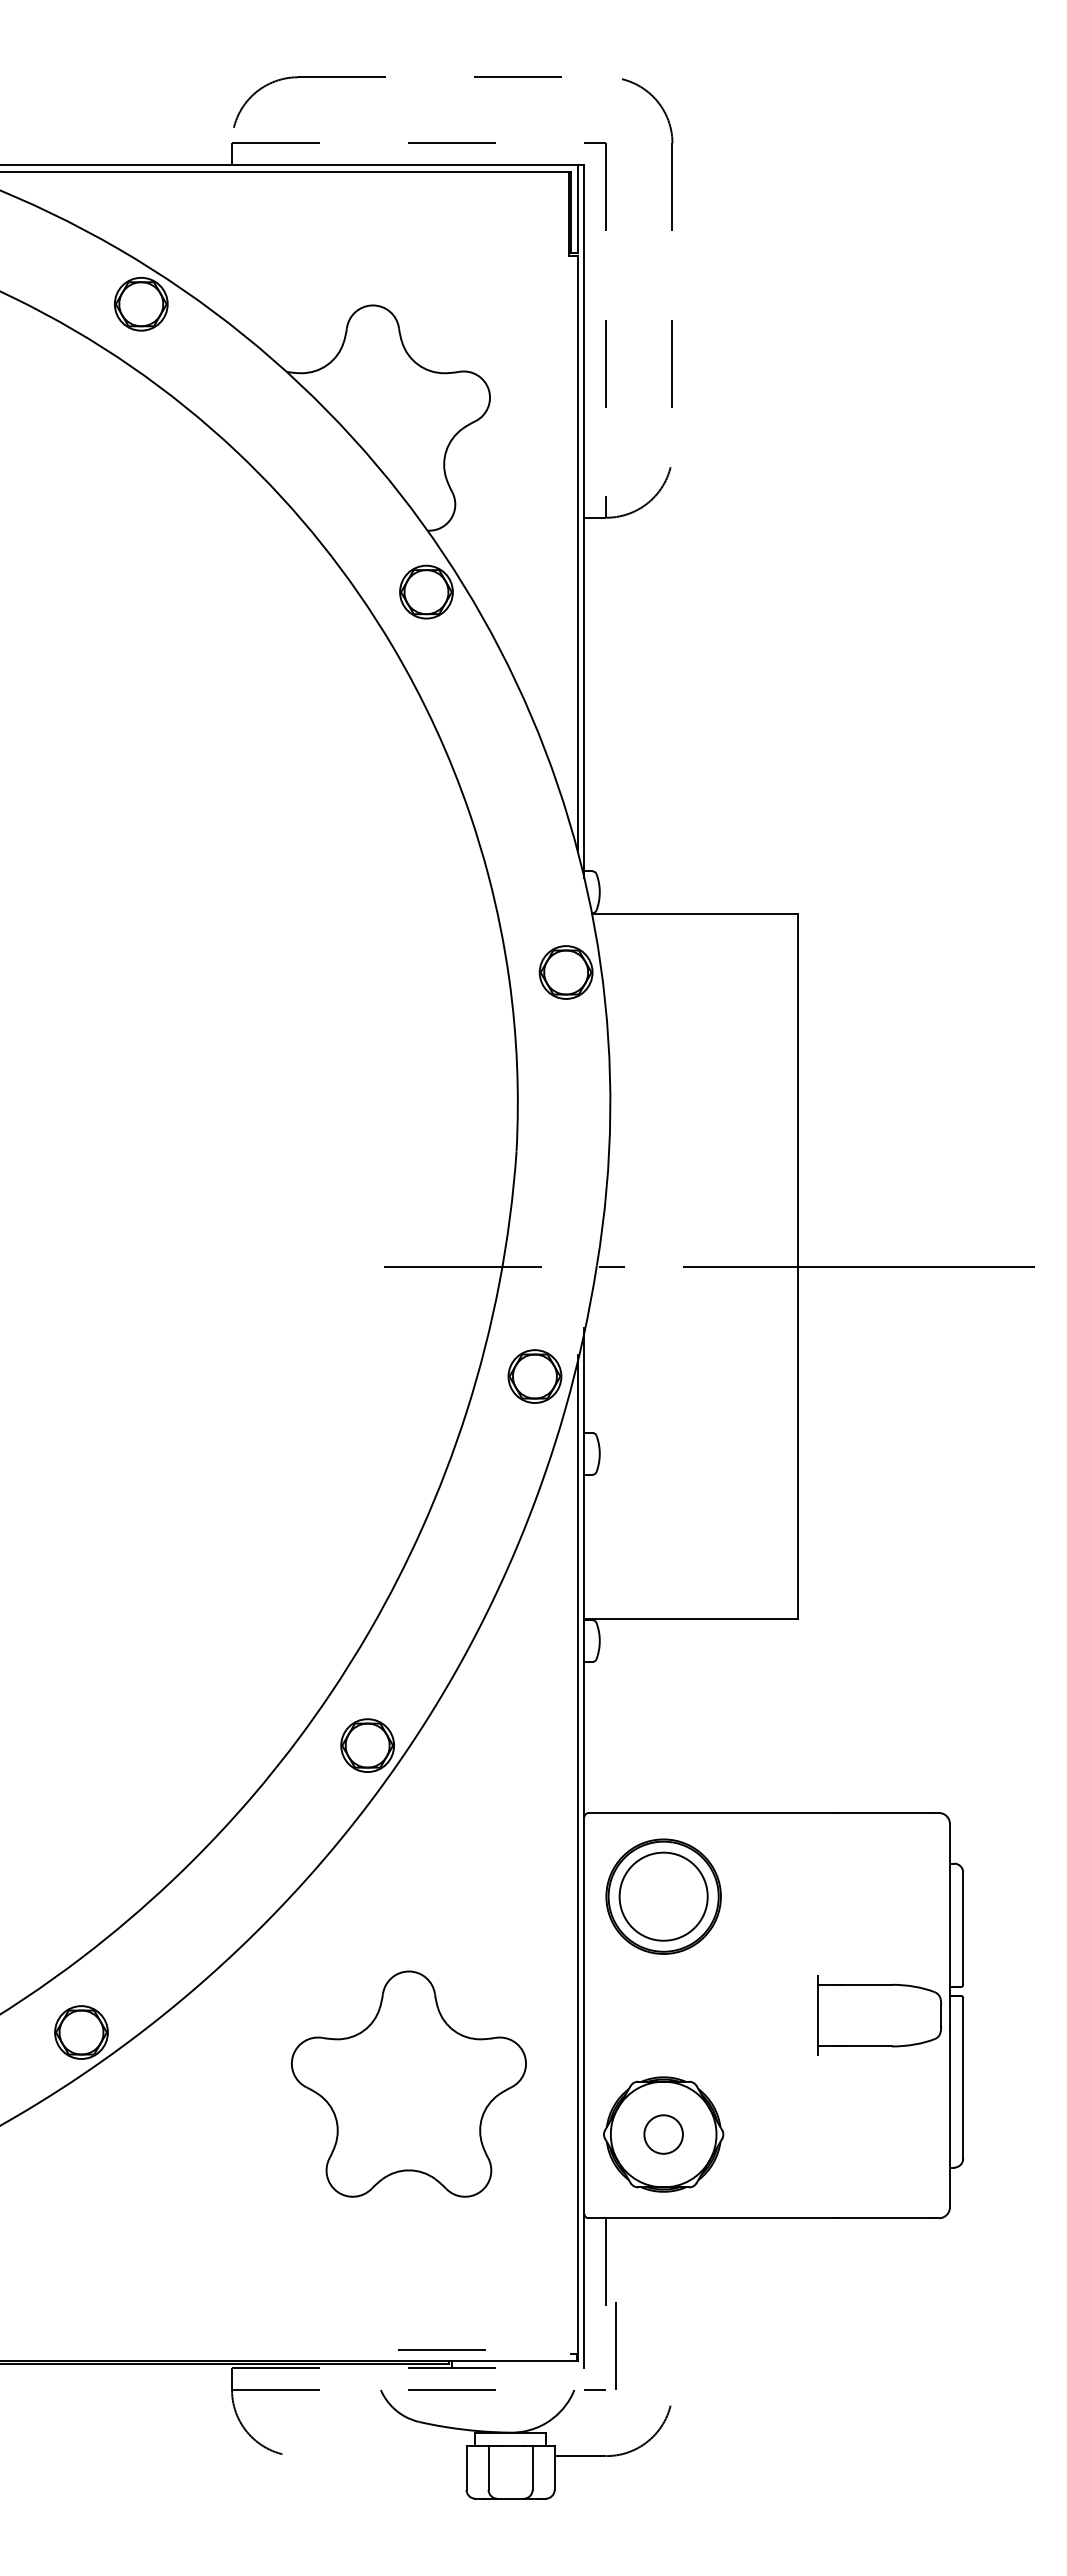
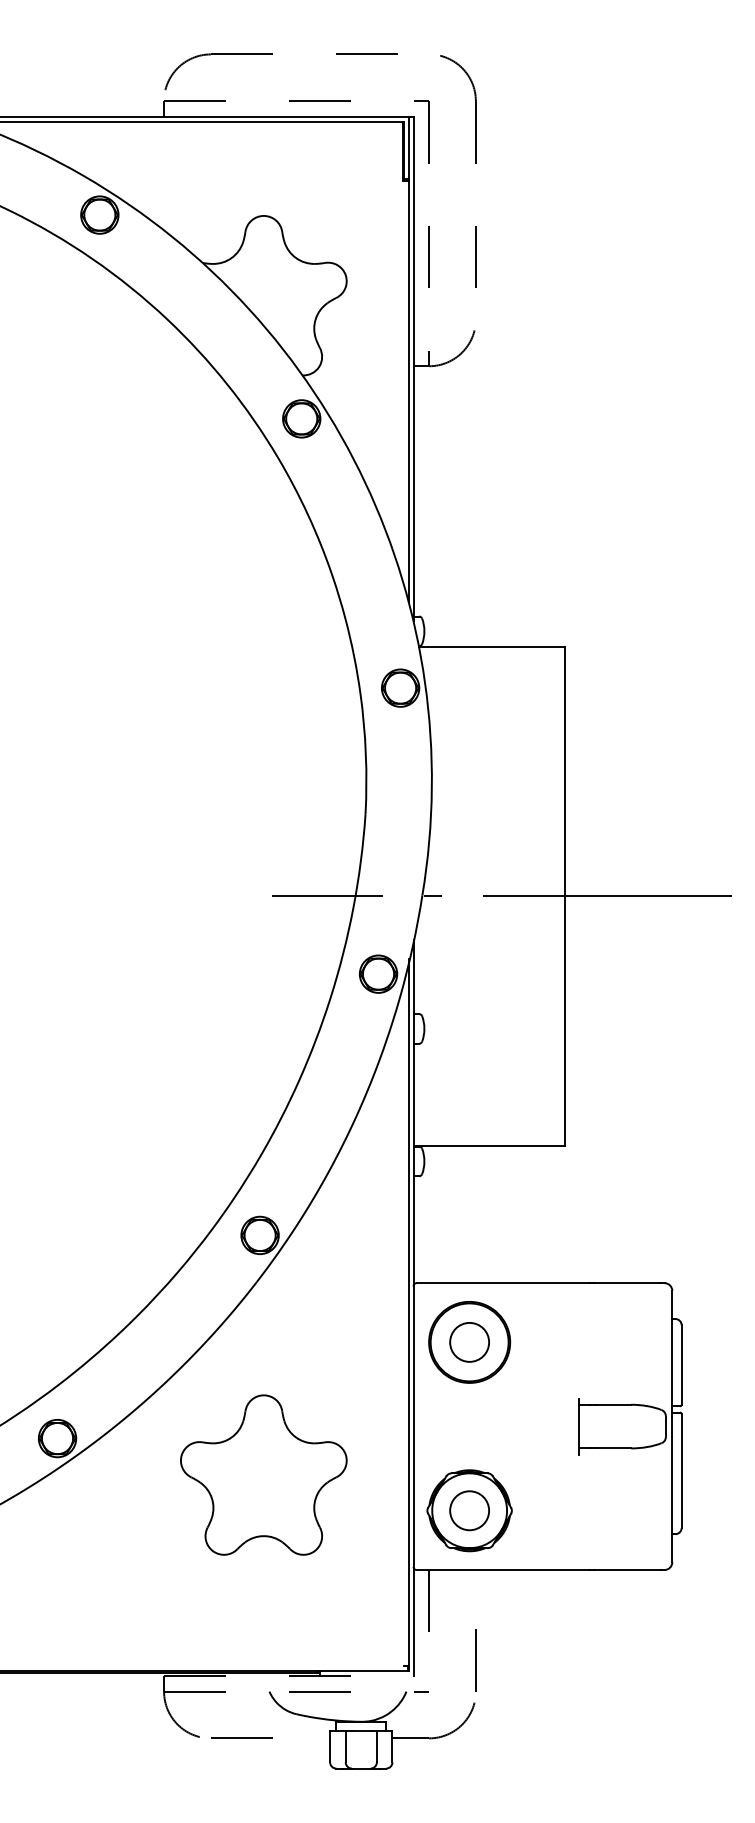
circle: (663, 1896) -> (469, 1342), size x0.62
part: (408, 2083) -> (263, 1474), moved
circle: (663, 2134) -> (469, 1510), size x1.43
line: (615, 2345) -> (475, 1660), moved
line: (441, 2349) -> (241, 1737), moved

